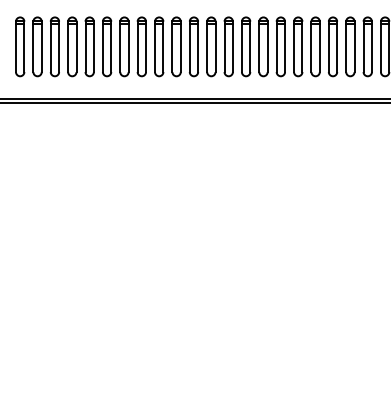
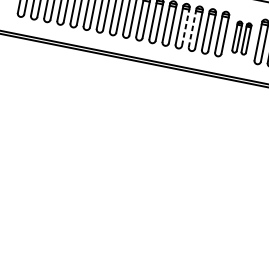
line: (232, 46) -> (185, 26), solid -> dashed
part: (306, 46) -> (241, 37), size x0.7
line: (241, 47) -> (192, 28), solid -> dashed

